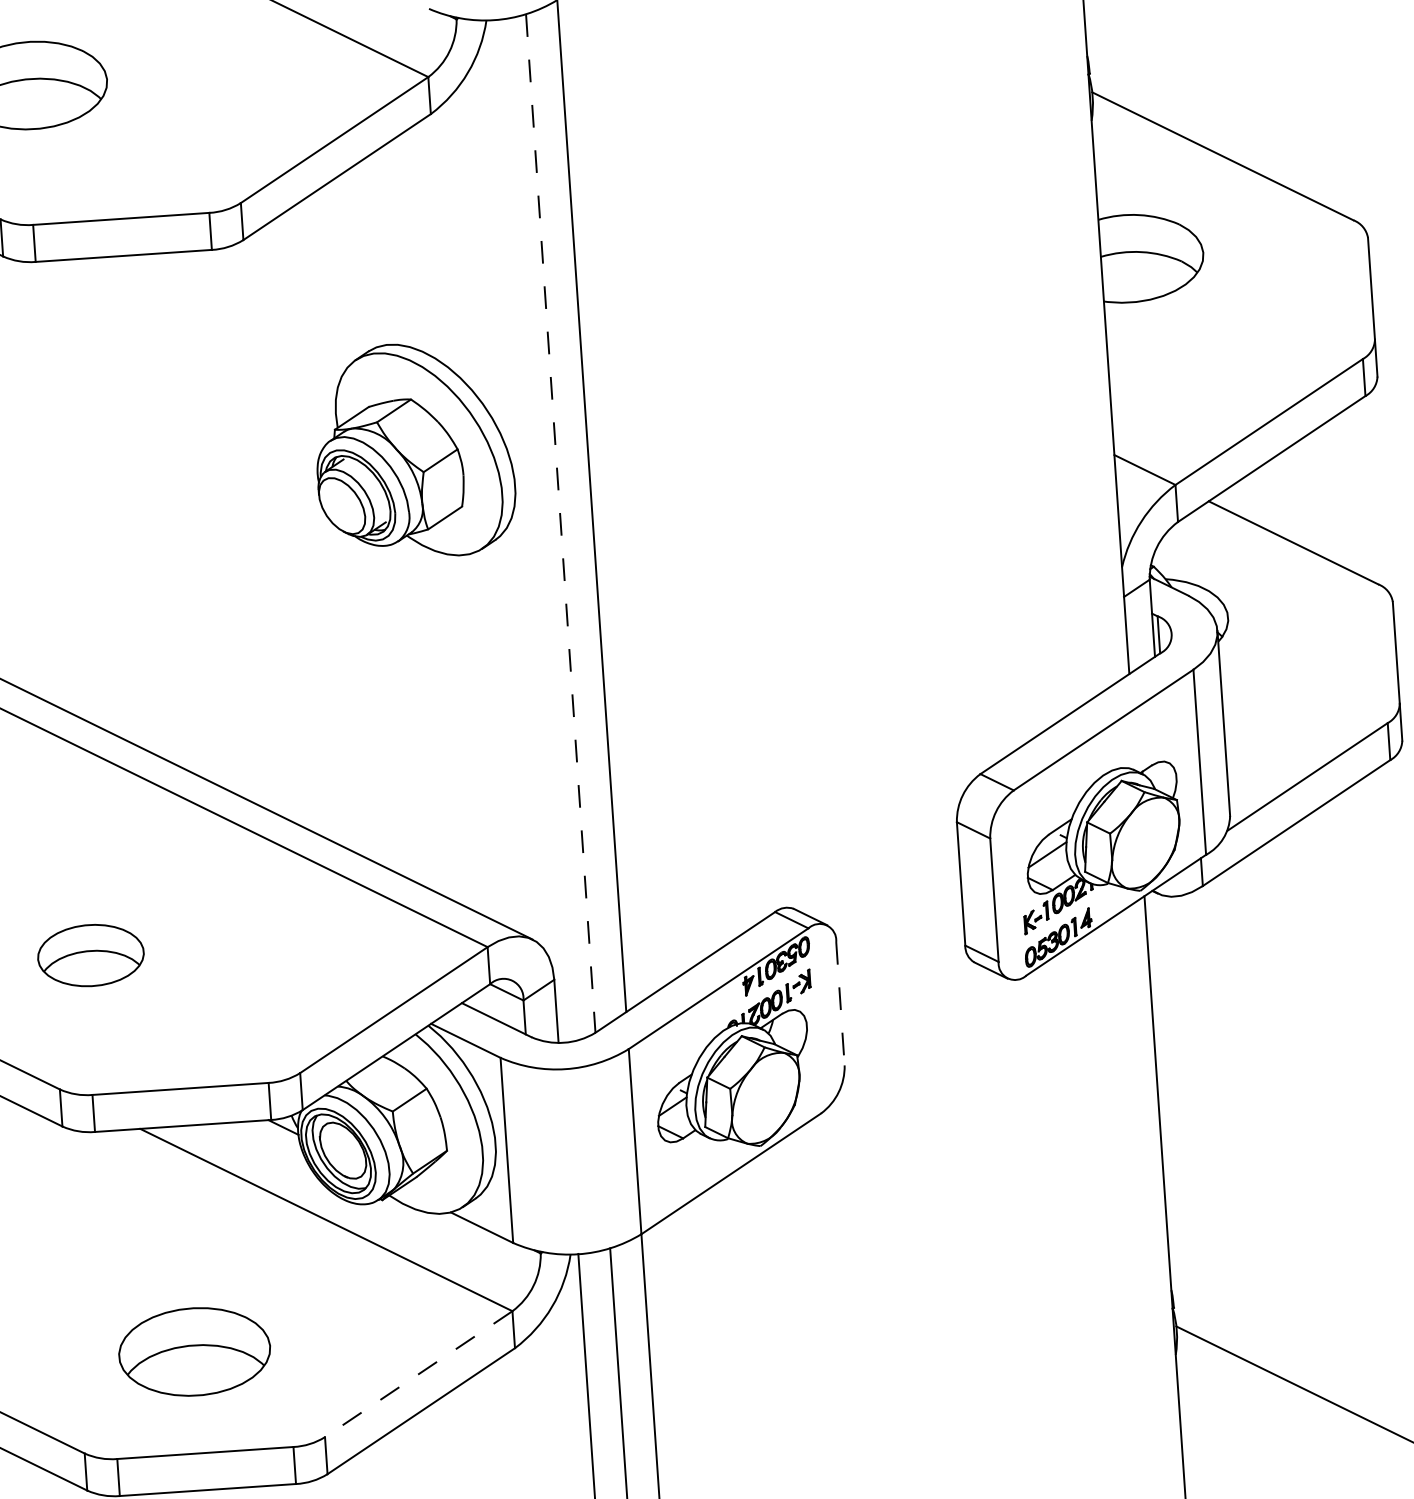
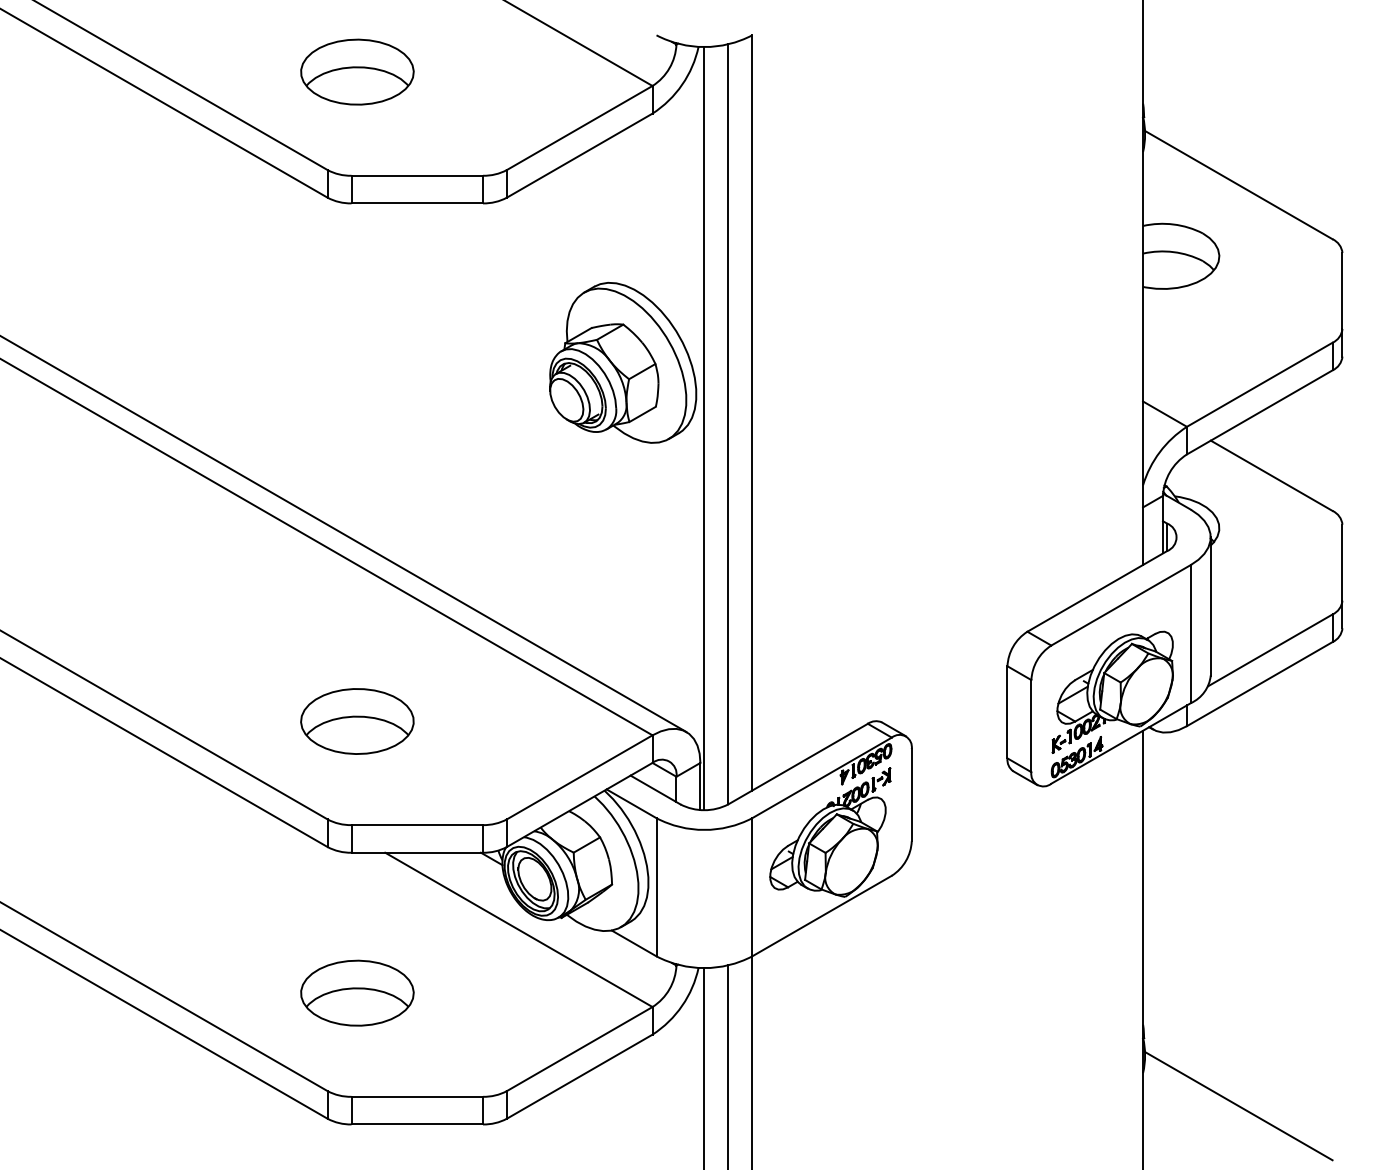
line: (561, 523) -> (728, 424), dashed -> solid
line: (529, 531) -> (704, 428), added
part: (91, 955) -> (357, 721), size x1.43
line: (840, 1004) -> (911, 795), dashed -> solid
part: (194, 1350) -> (357, 992), moved
line: (418, 1374) -> (579, 1049), dashed -> solid

